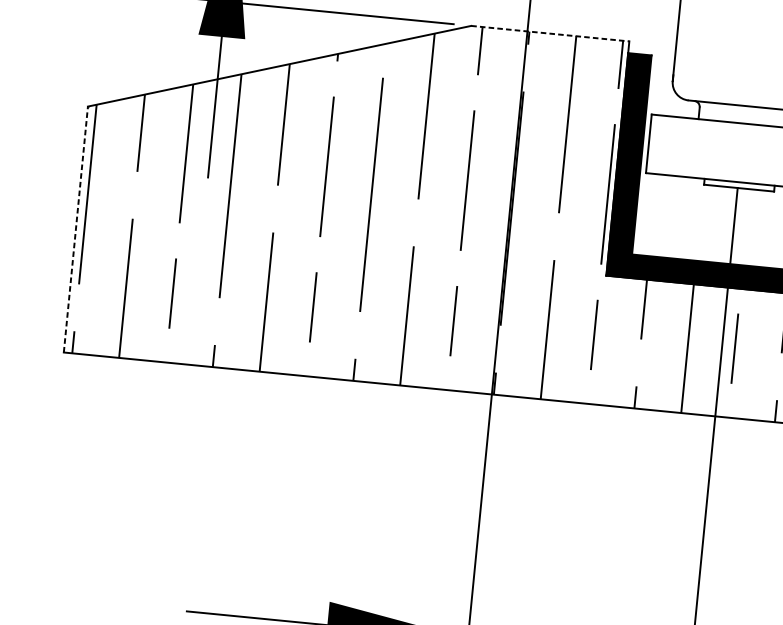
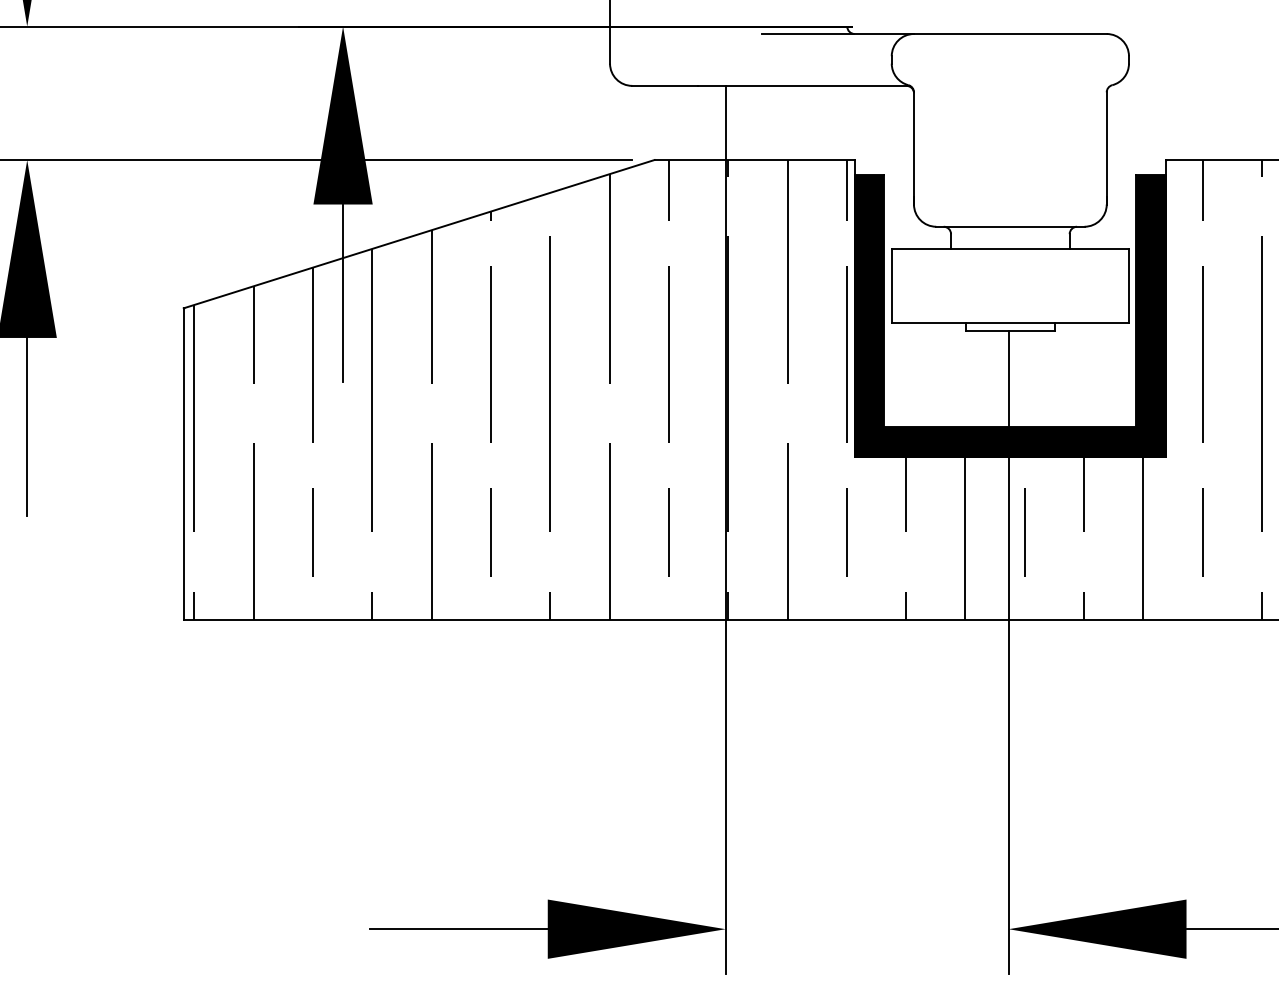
line: (550, 34) -> (755, 160), dashed -> solid
line: (75, 229) -> (183, 463), dashed -> solid

